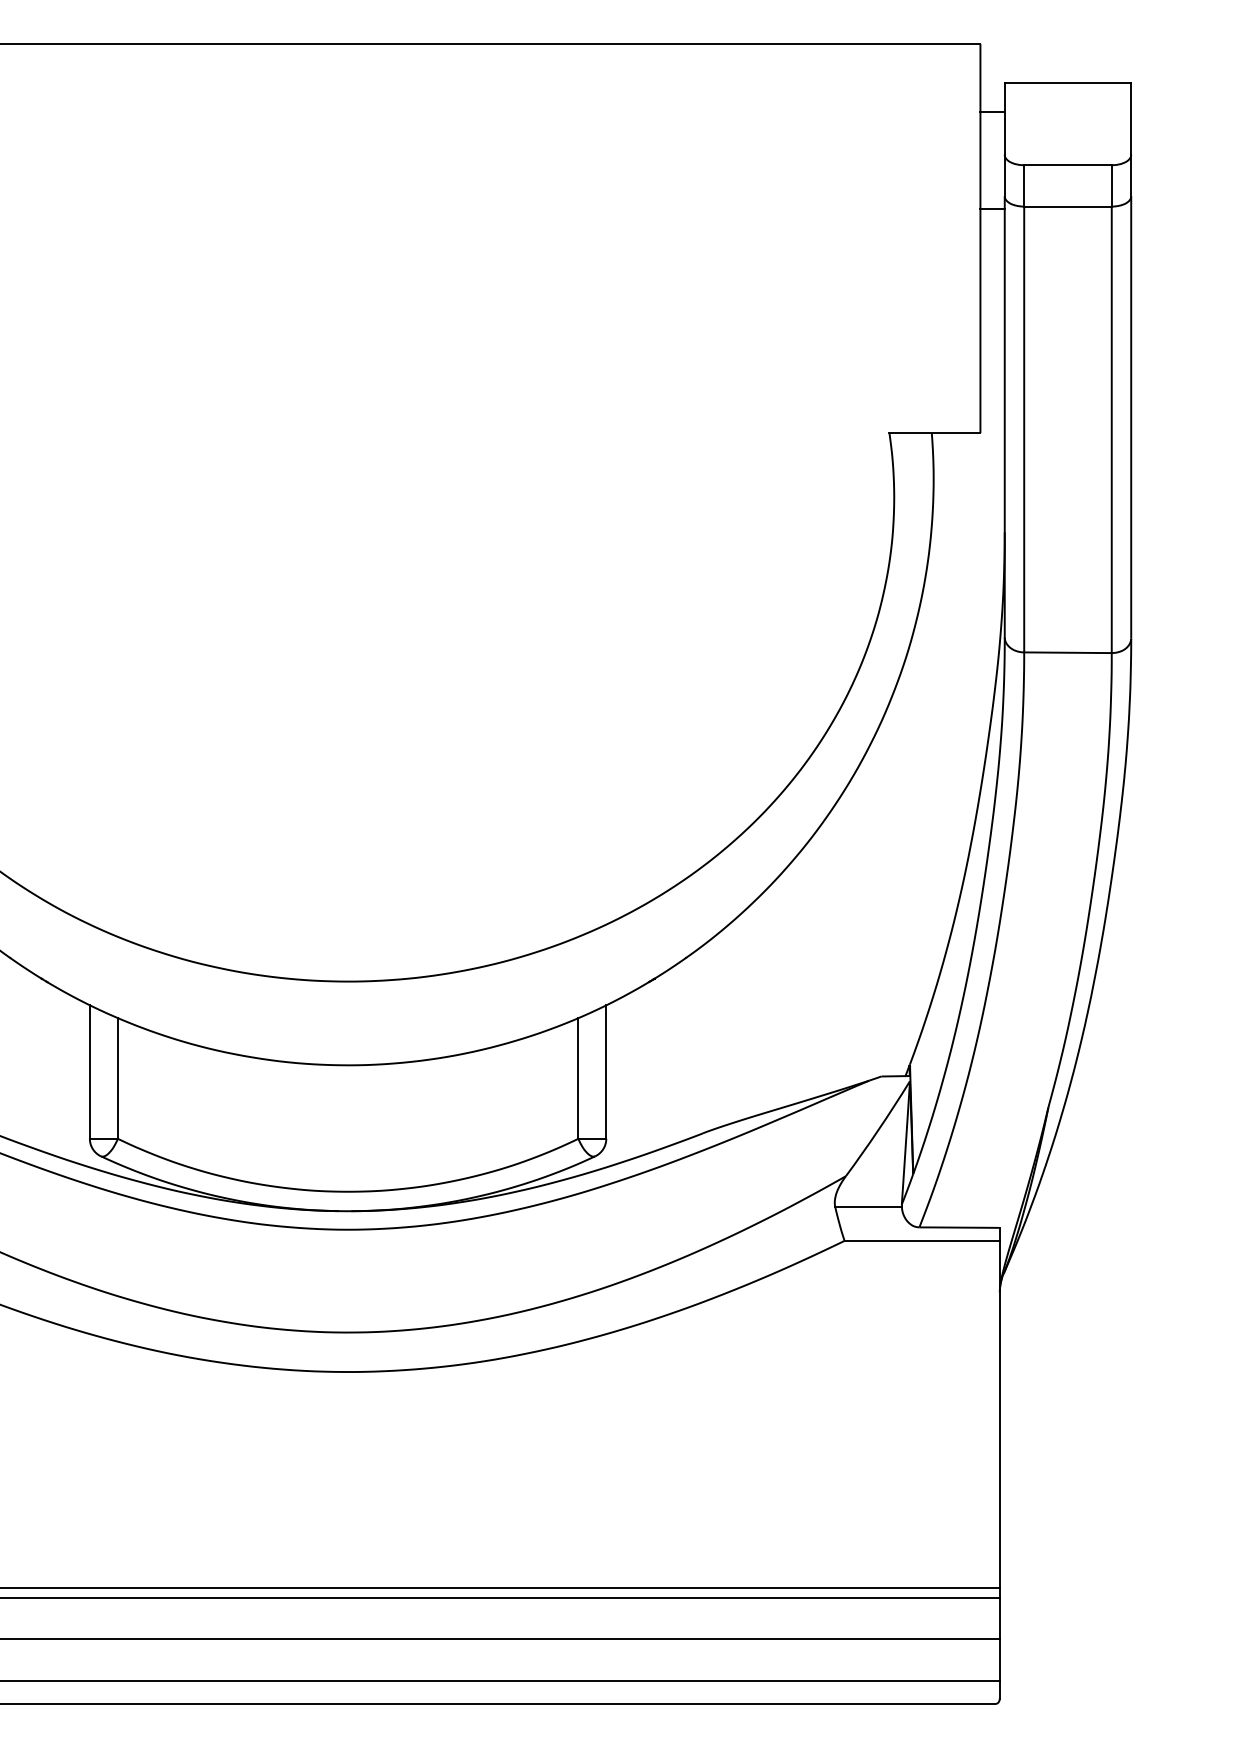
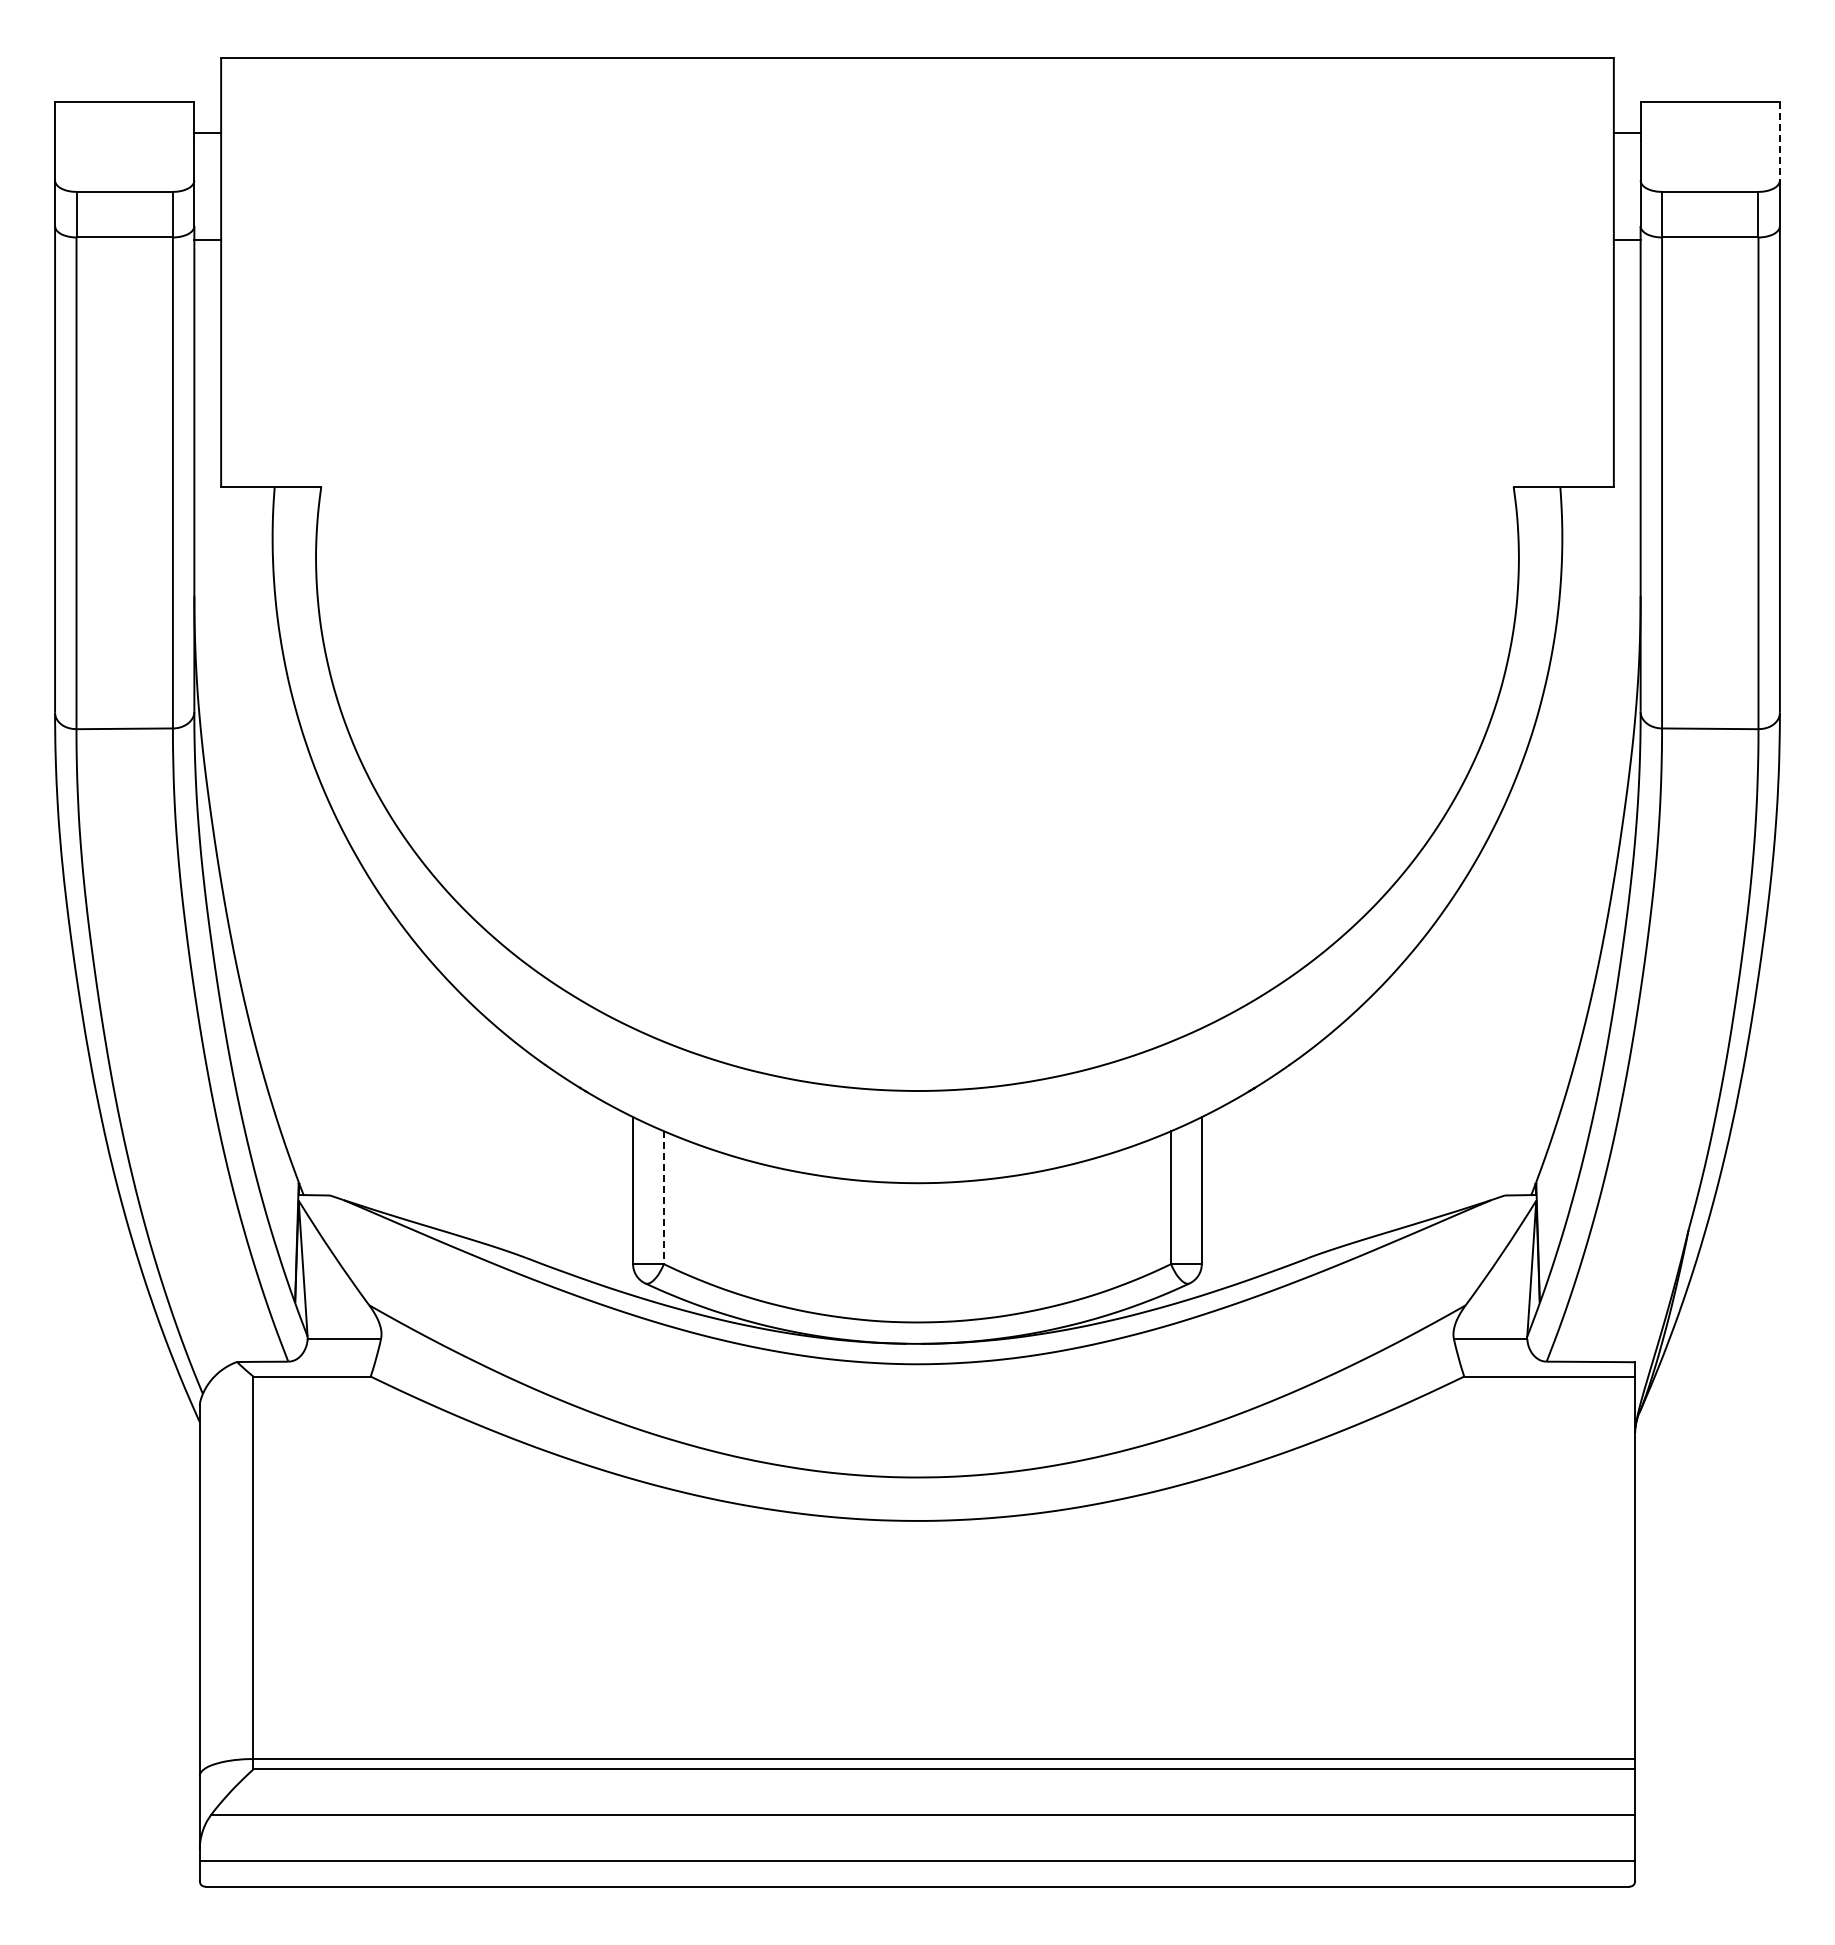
line: (1130, 119) -> (1779, 141), solid -> dashed
line: (117, 1079) -> (663, 1198), solid -> dashed

